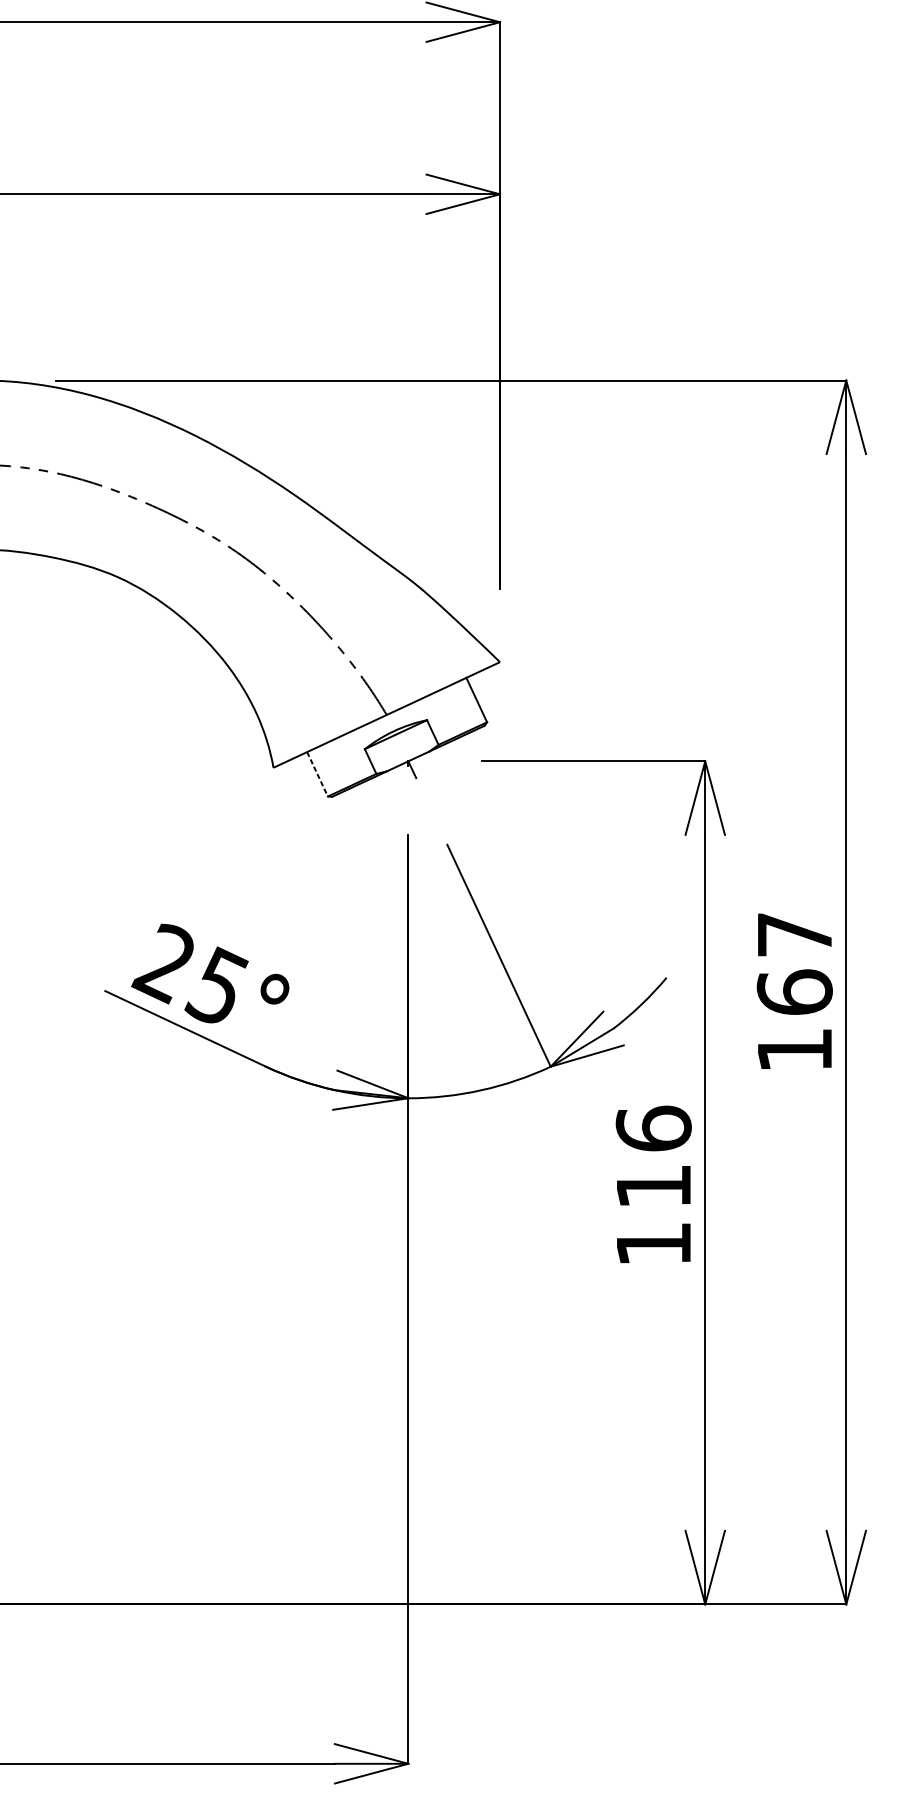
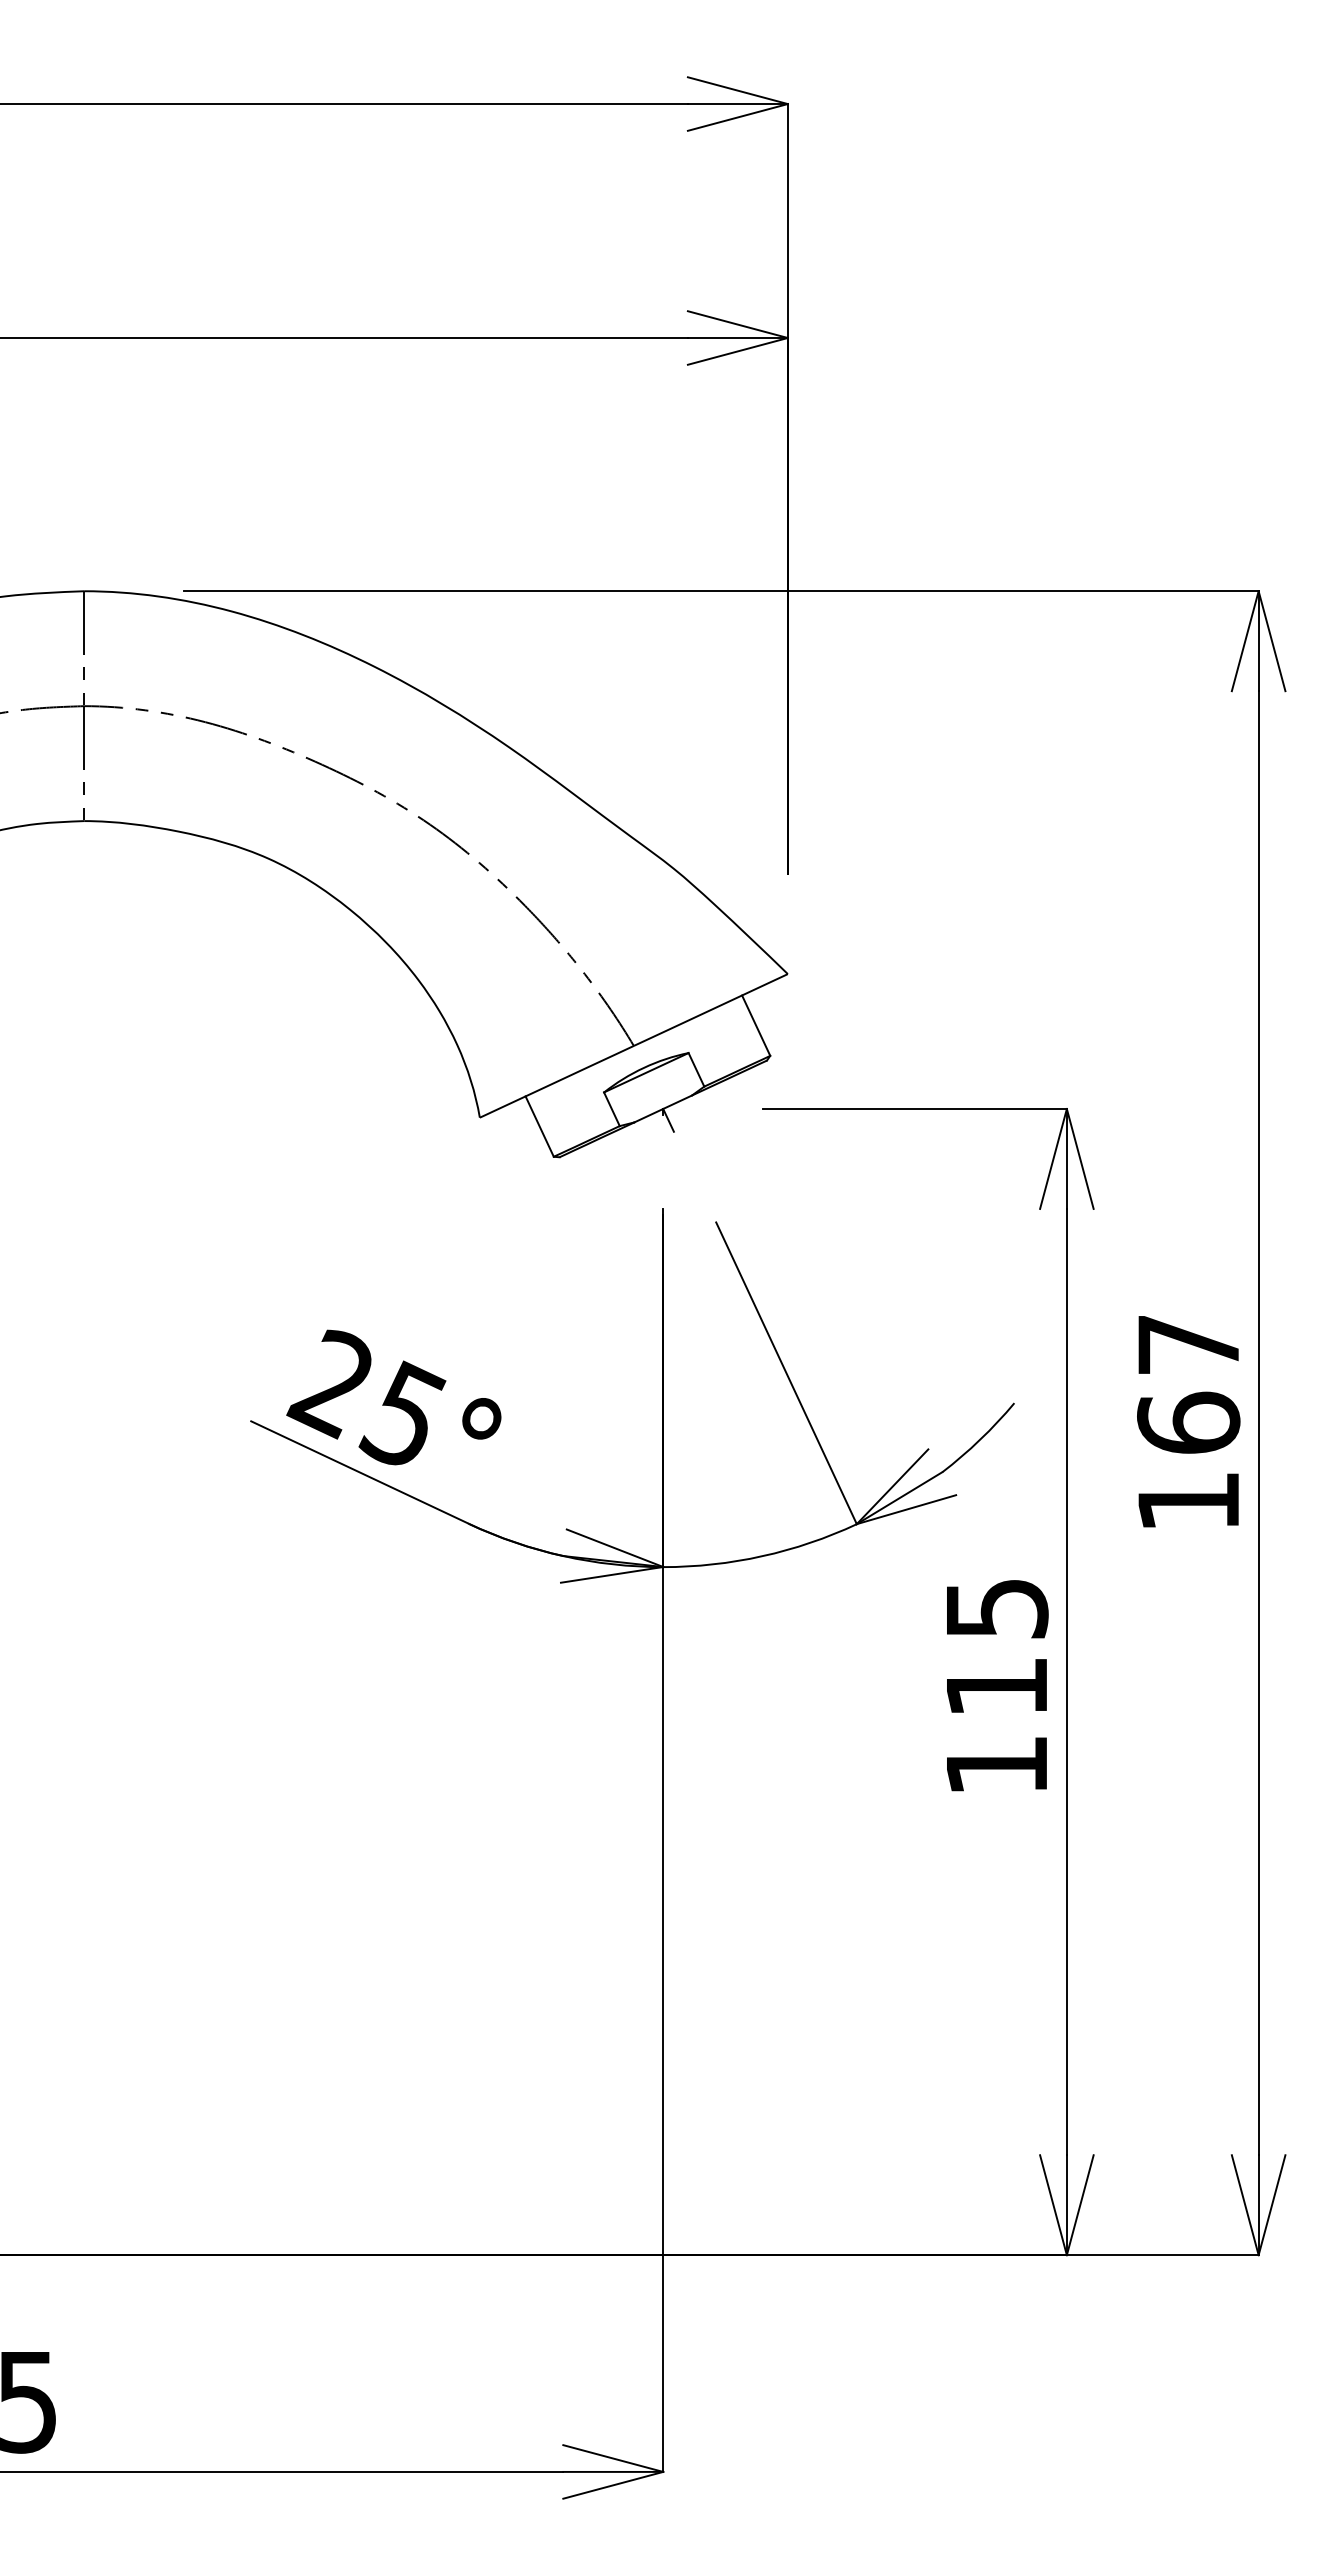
line: (317, 774) -> (539, 1127), dashed -> solid
text: (653, 1128) -> (996, 1608), 116 -> 115

